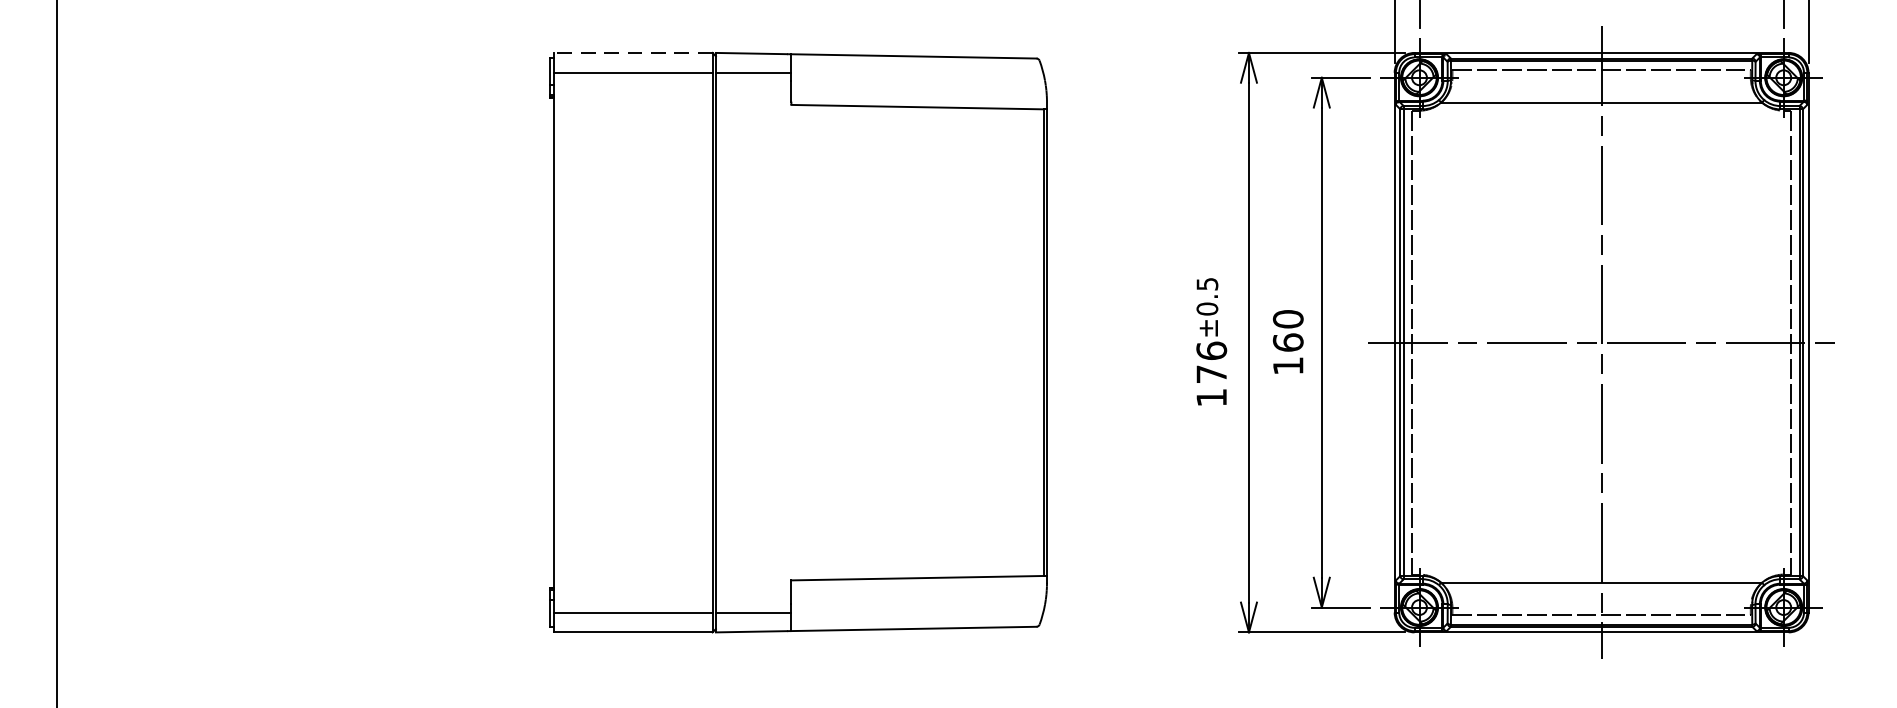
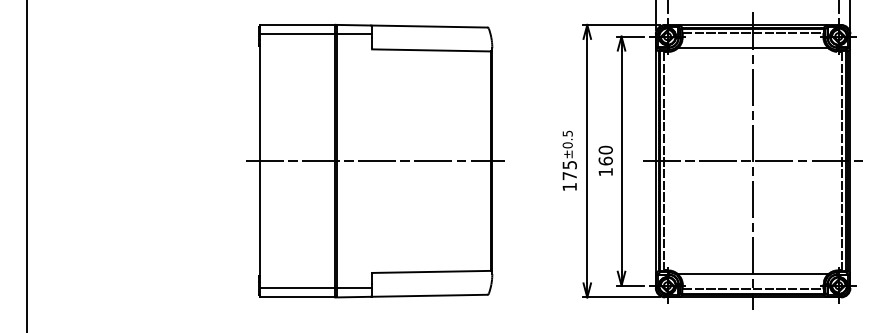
line: (632, 52) -> (297, 24), dashed -> solid
line: (798, 343) -> (375, 161), added
text: (1211, 349) -> (569, 164), 176 -> 175

